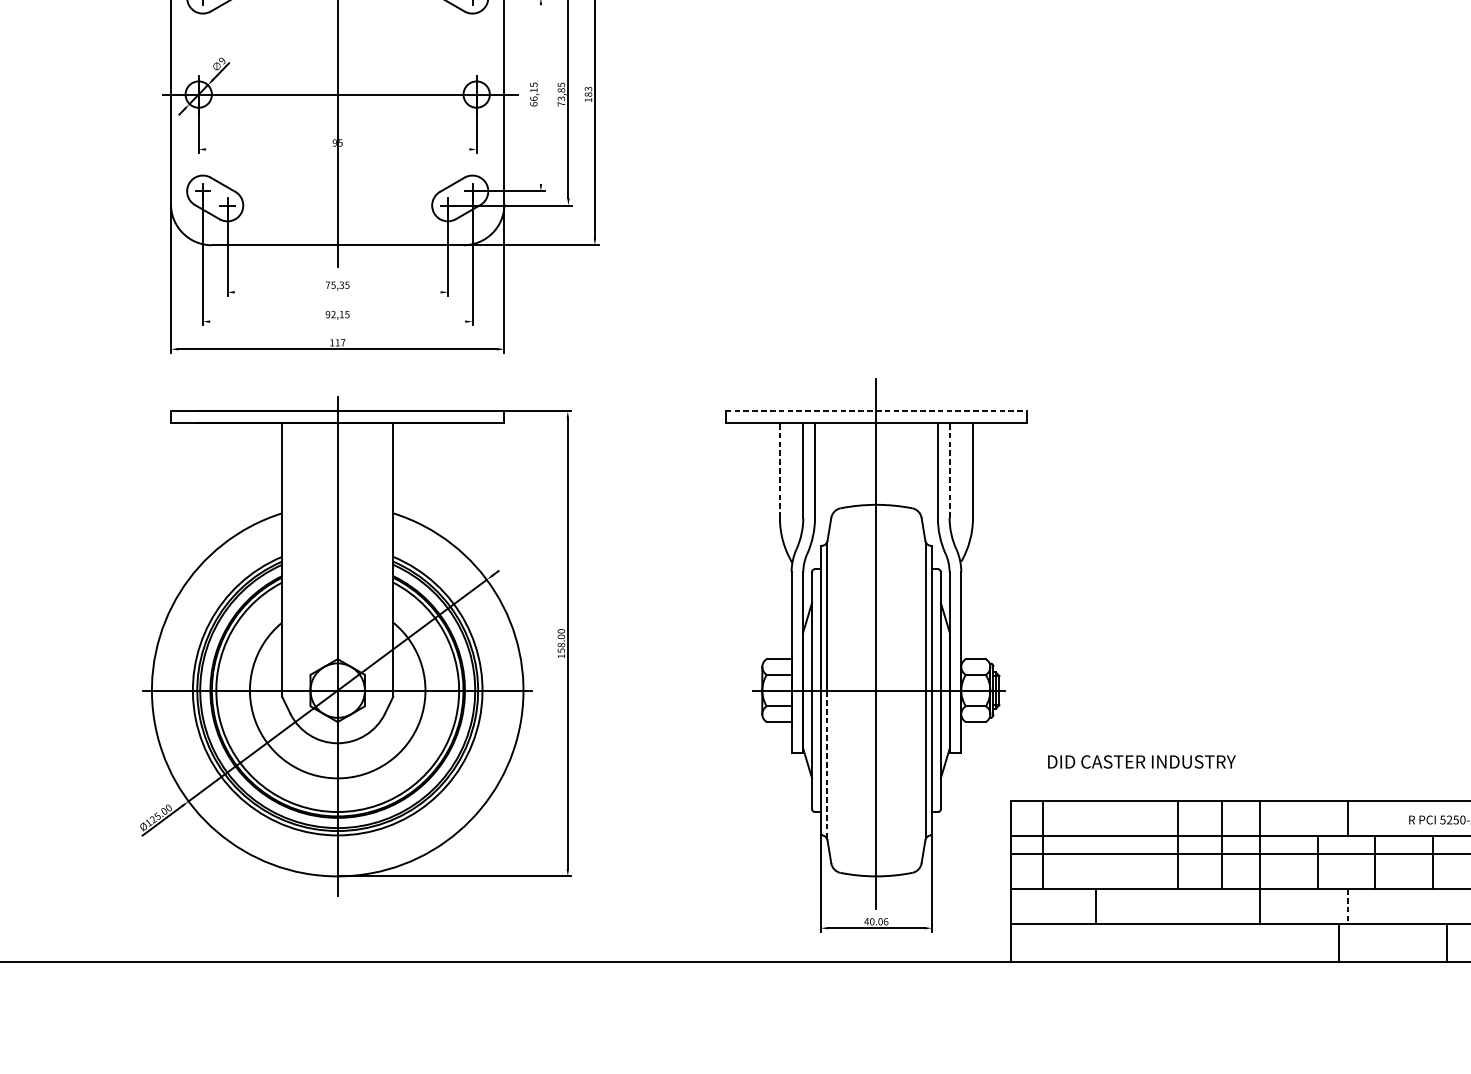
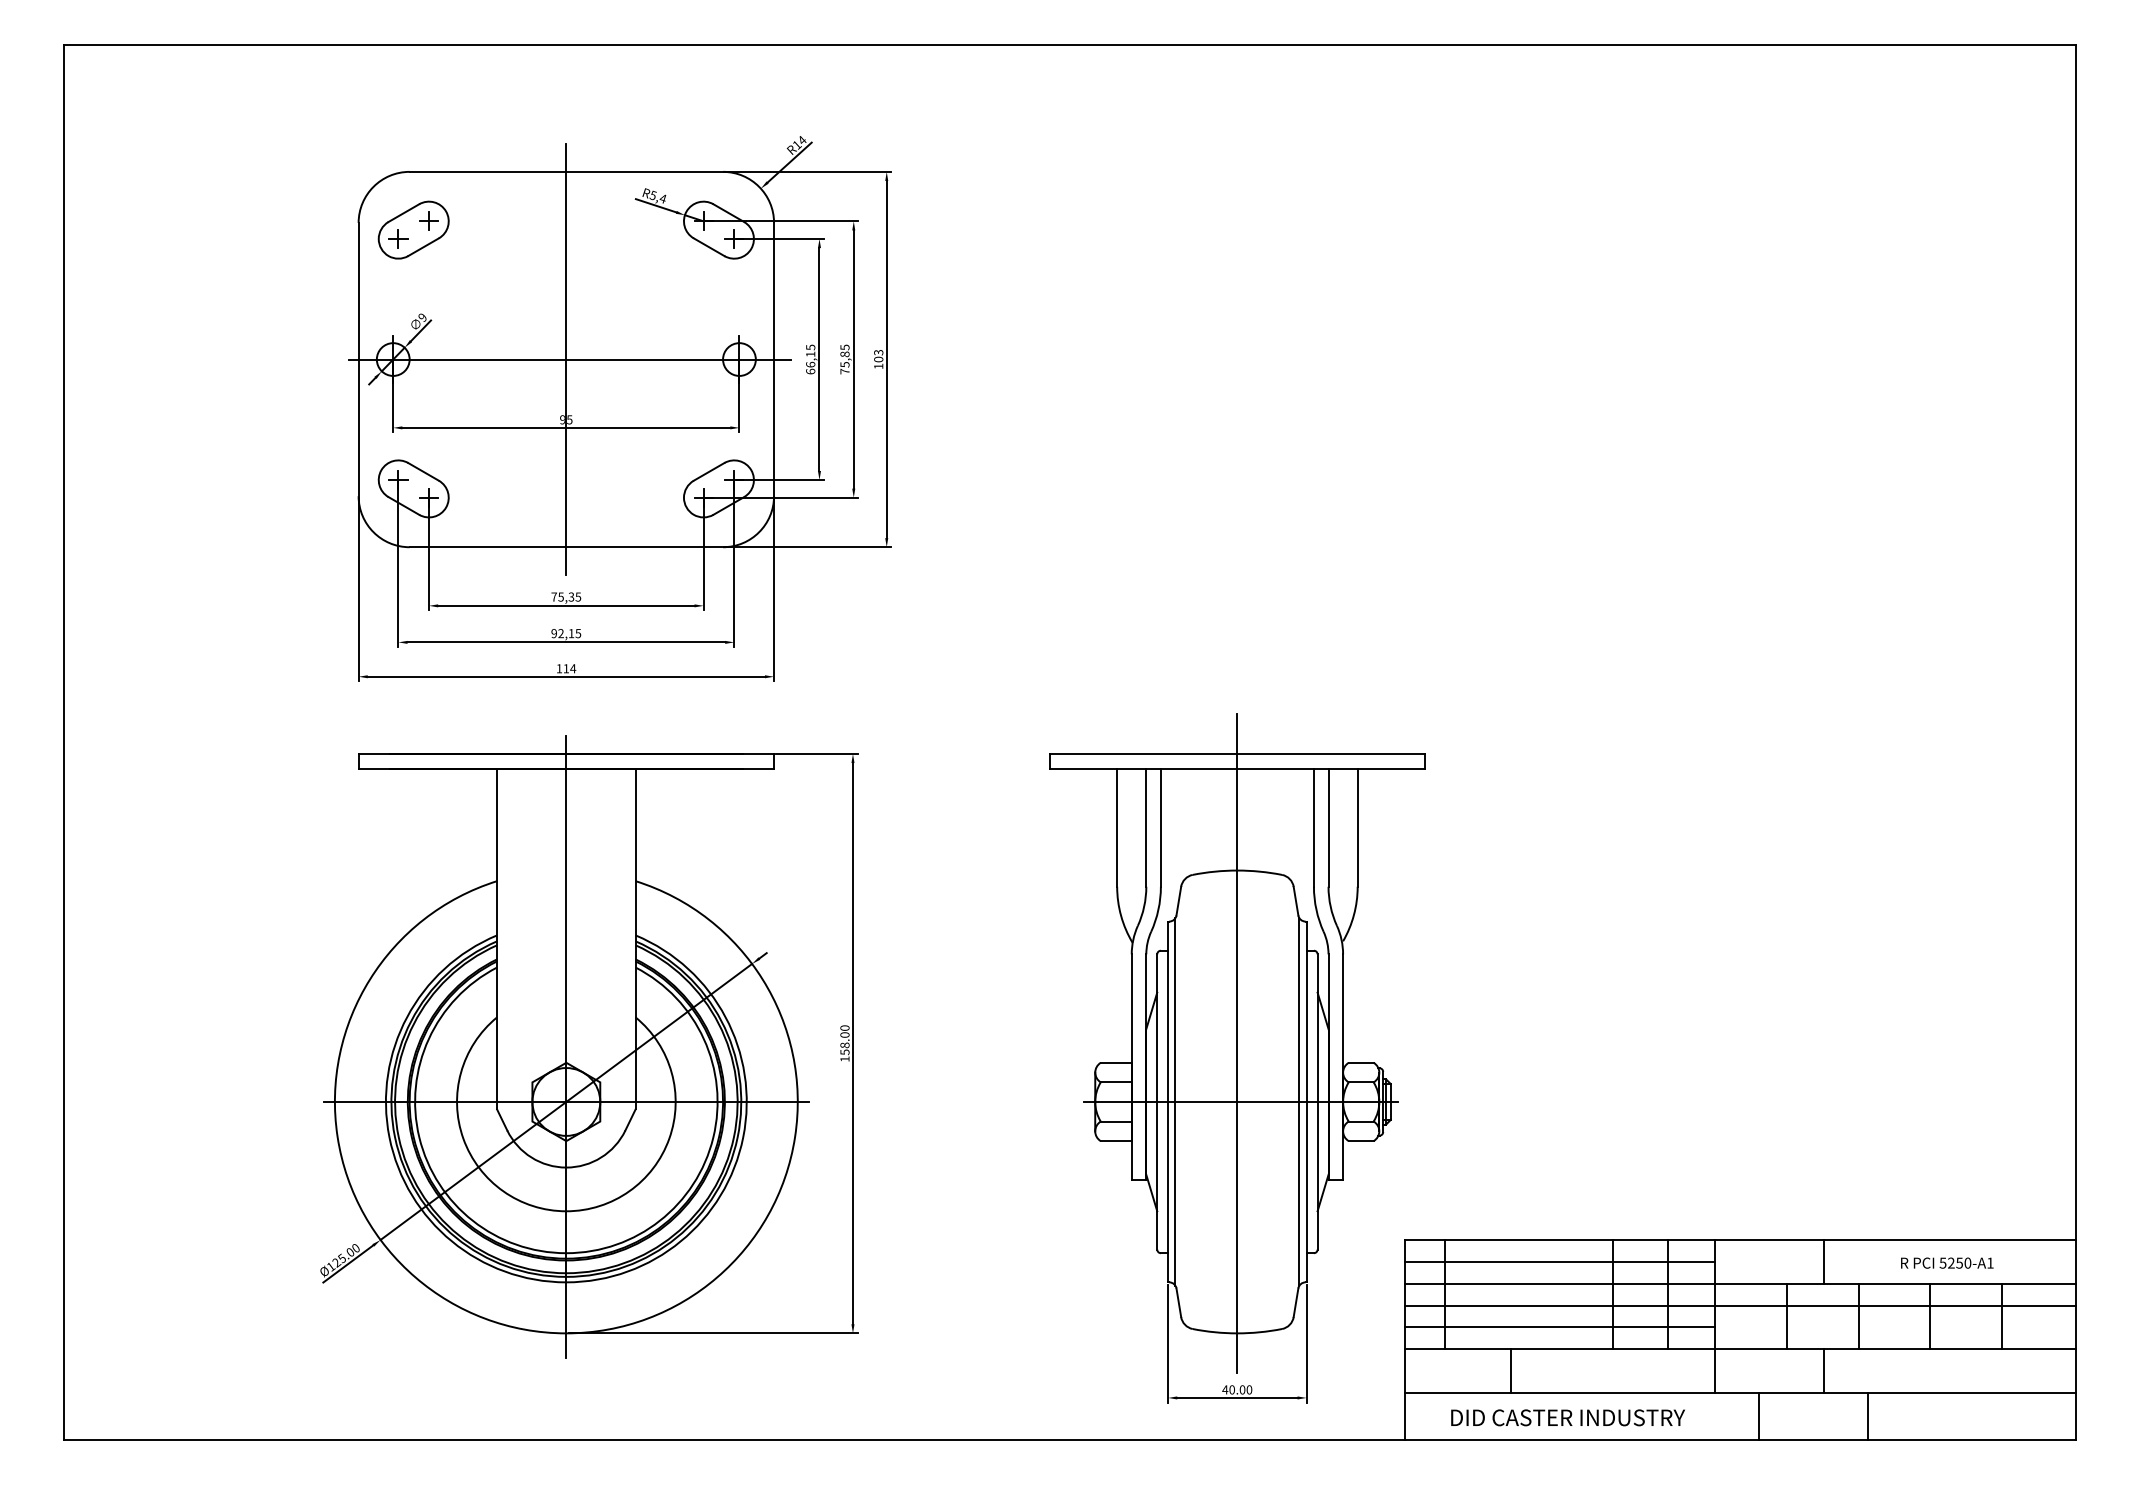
line: (540, 94) -> (819, 359), added
text: (589, 94) -> (879, 359), 183 -> 103
text: (561, 98) -> (844, 364), 73,85 -> 75,85
line: (337, 149) -> (566, 427), added
line: (337, 292) -> (566, 605), added
line: (337, 321) -> (566, 642), added
text: (343, 342) -> (573, 668), 117 -> 114
line: (876, 410) -> (1237, 753), dashed -> solid
line: (780, 470) -> (1117, 827), dashed -> solid
line: (949, 470) -> (1328, 827), dashed -> solid
text: (1141, 761) -> (1567, 1417), moved
line: (826, 764) -> (1175, 1193), dashed -> solid
line: (1135, 818) -> (1560, 1261), added
line: (1135, 871) -> (1560, 1327), added
line: (1347, 906) -> (1824, 1371), dashed -> solid
text: (886, 921) -> (1249, 1389), 40.06 -> 40.00
line: (1338, 943) -> (1758, 1416), moved
line: (1447, 943) -> (1868, 1416), moved

